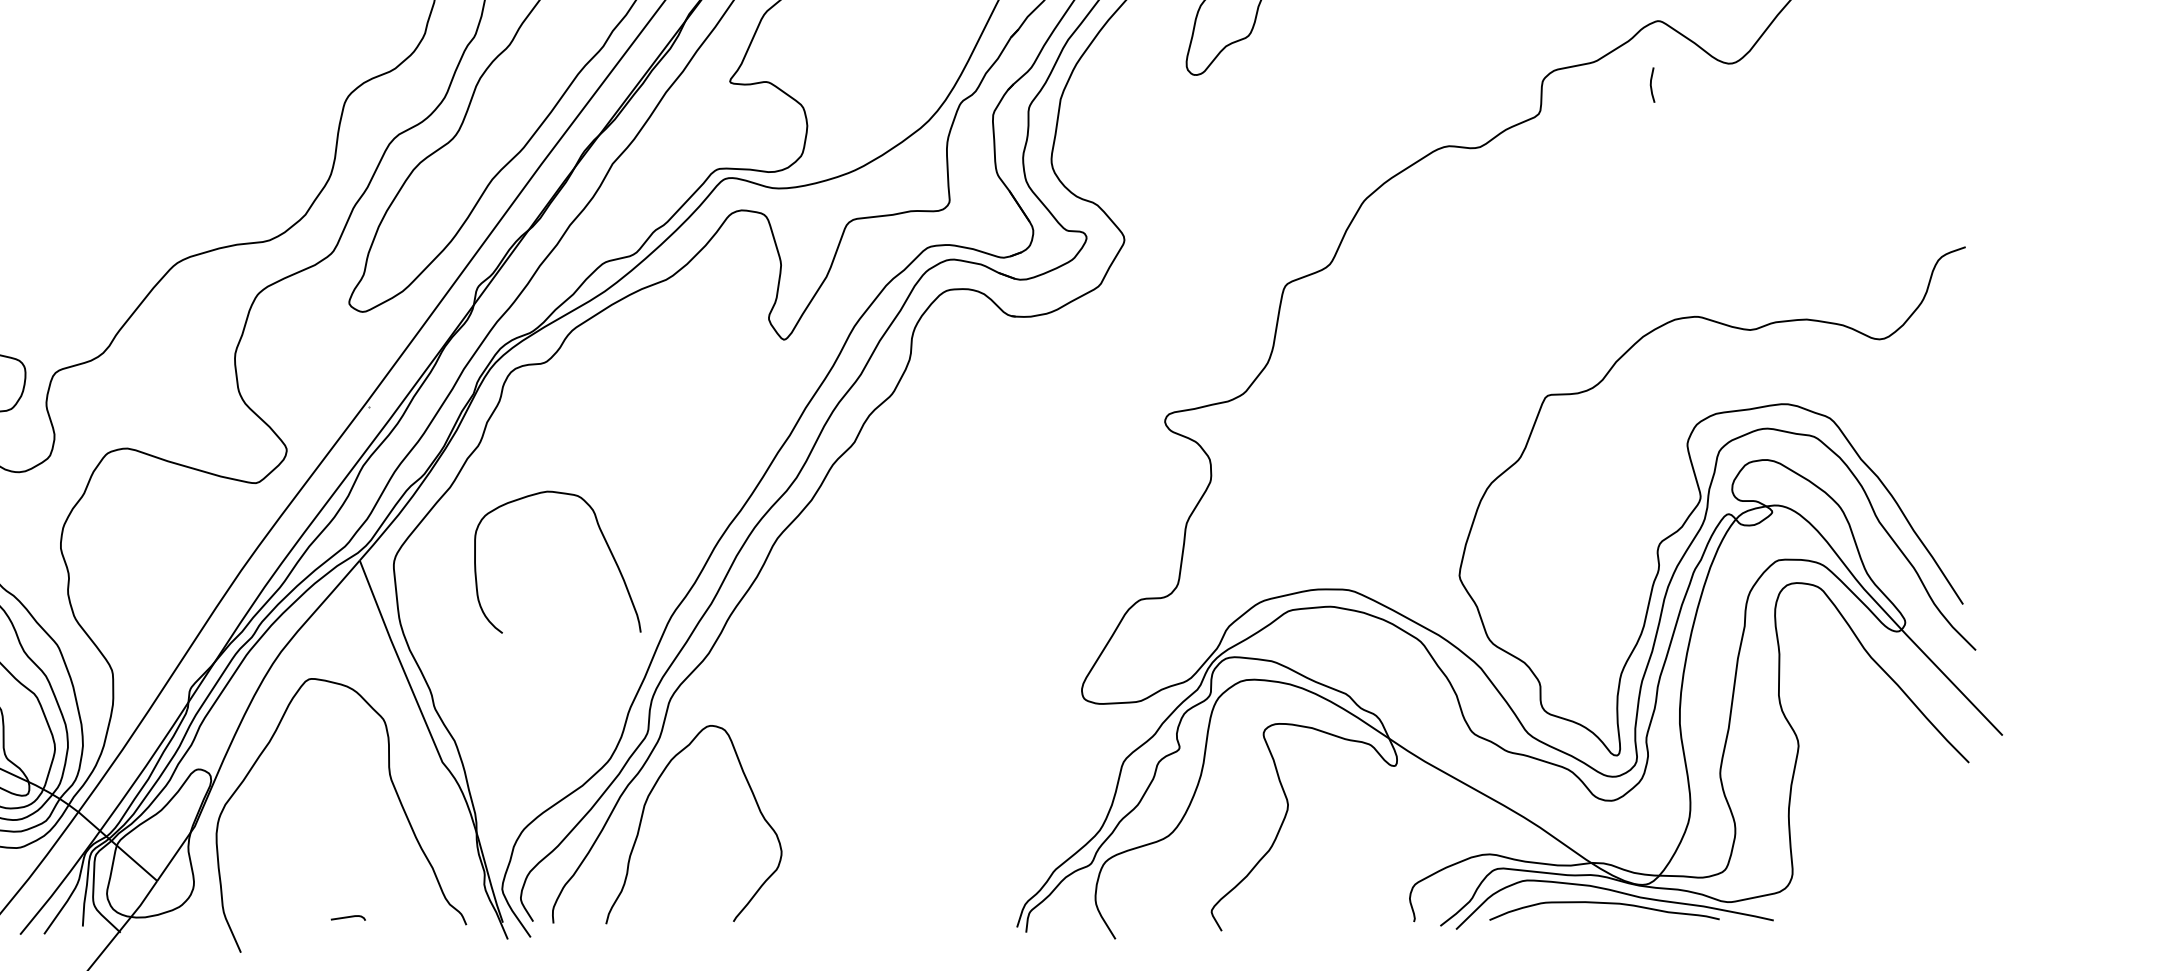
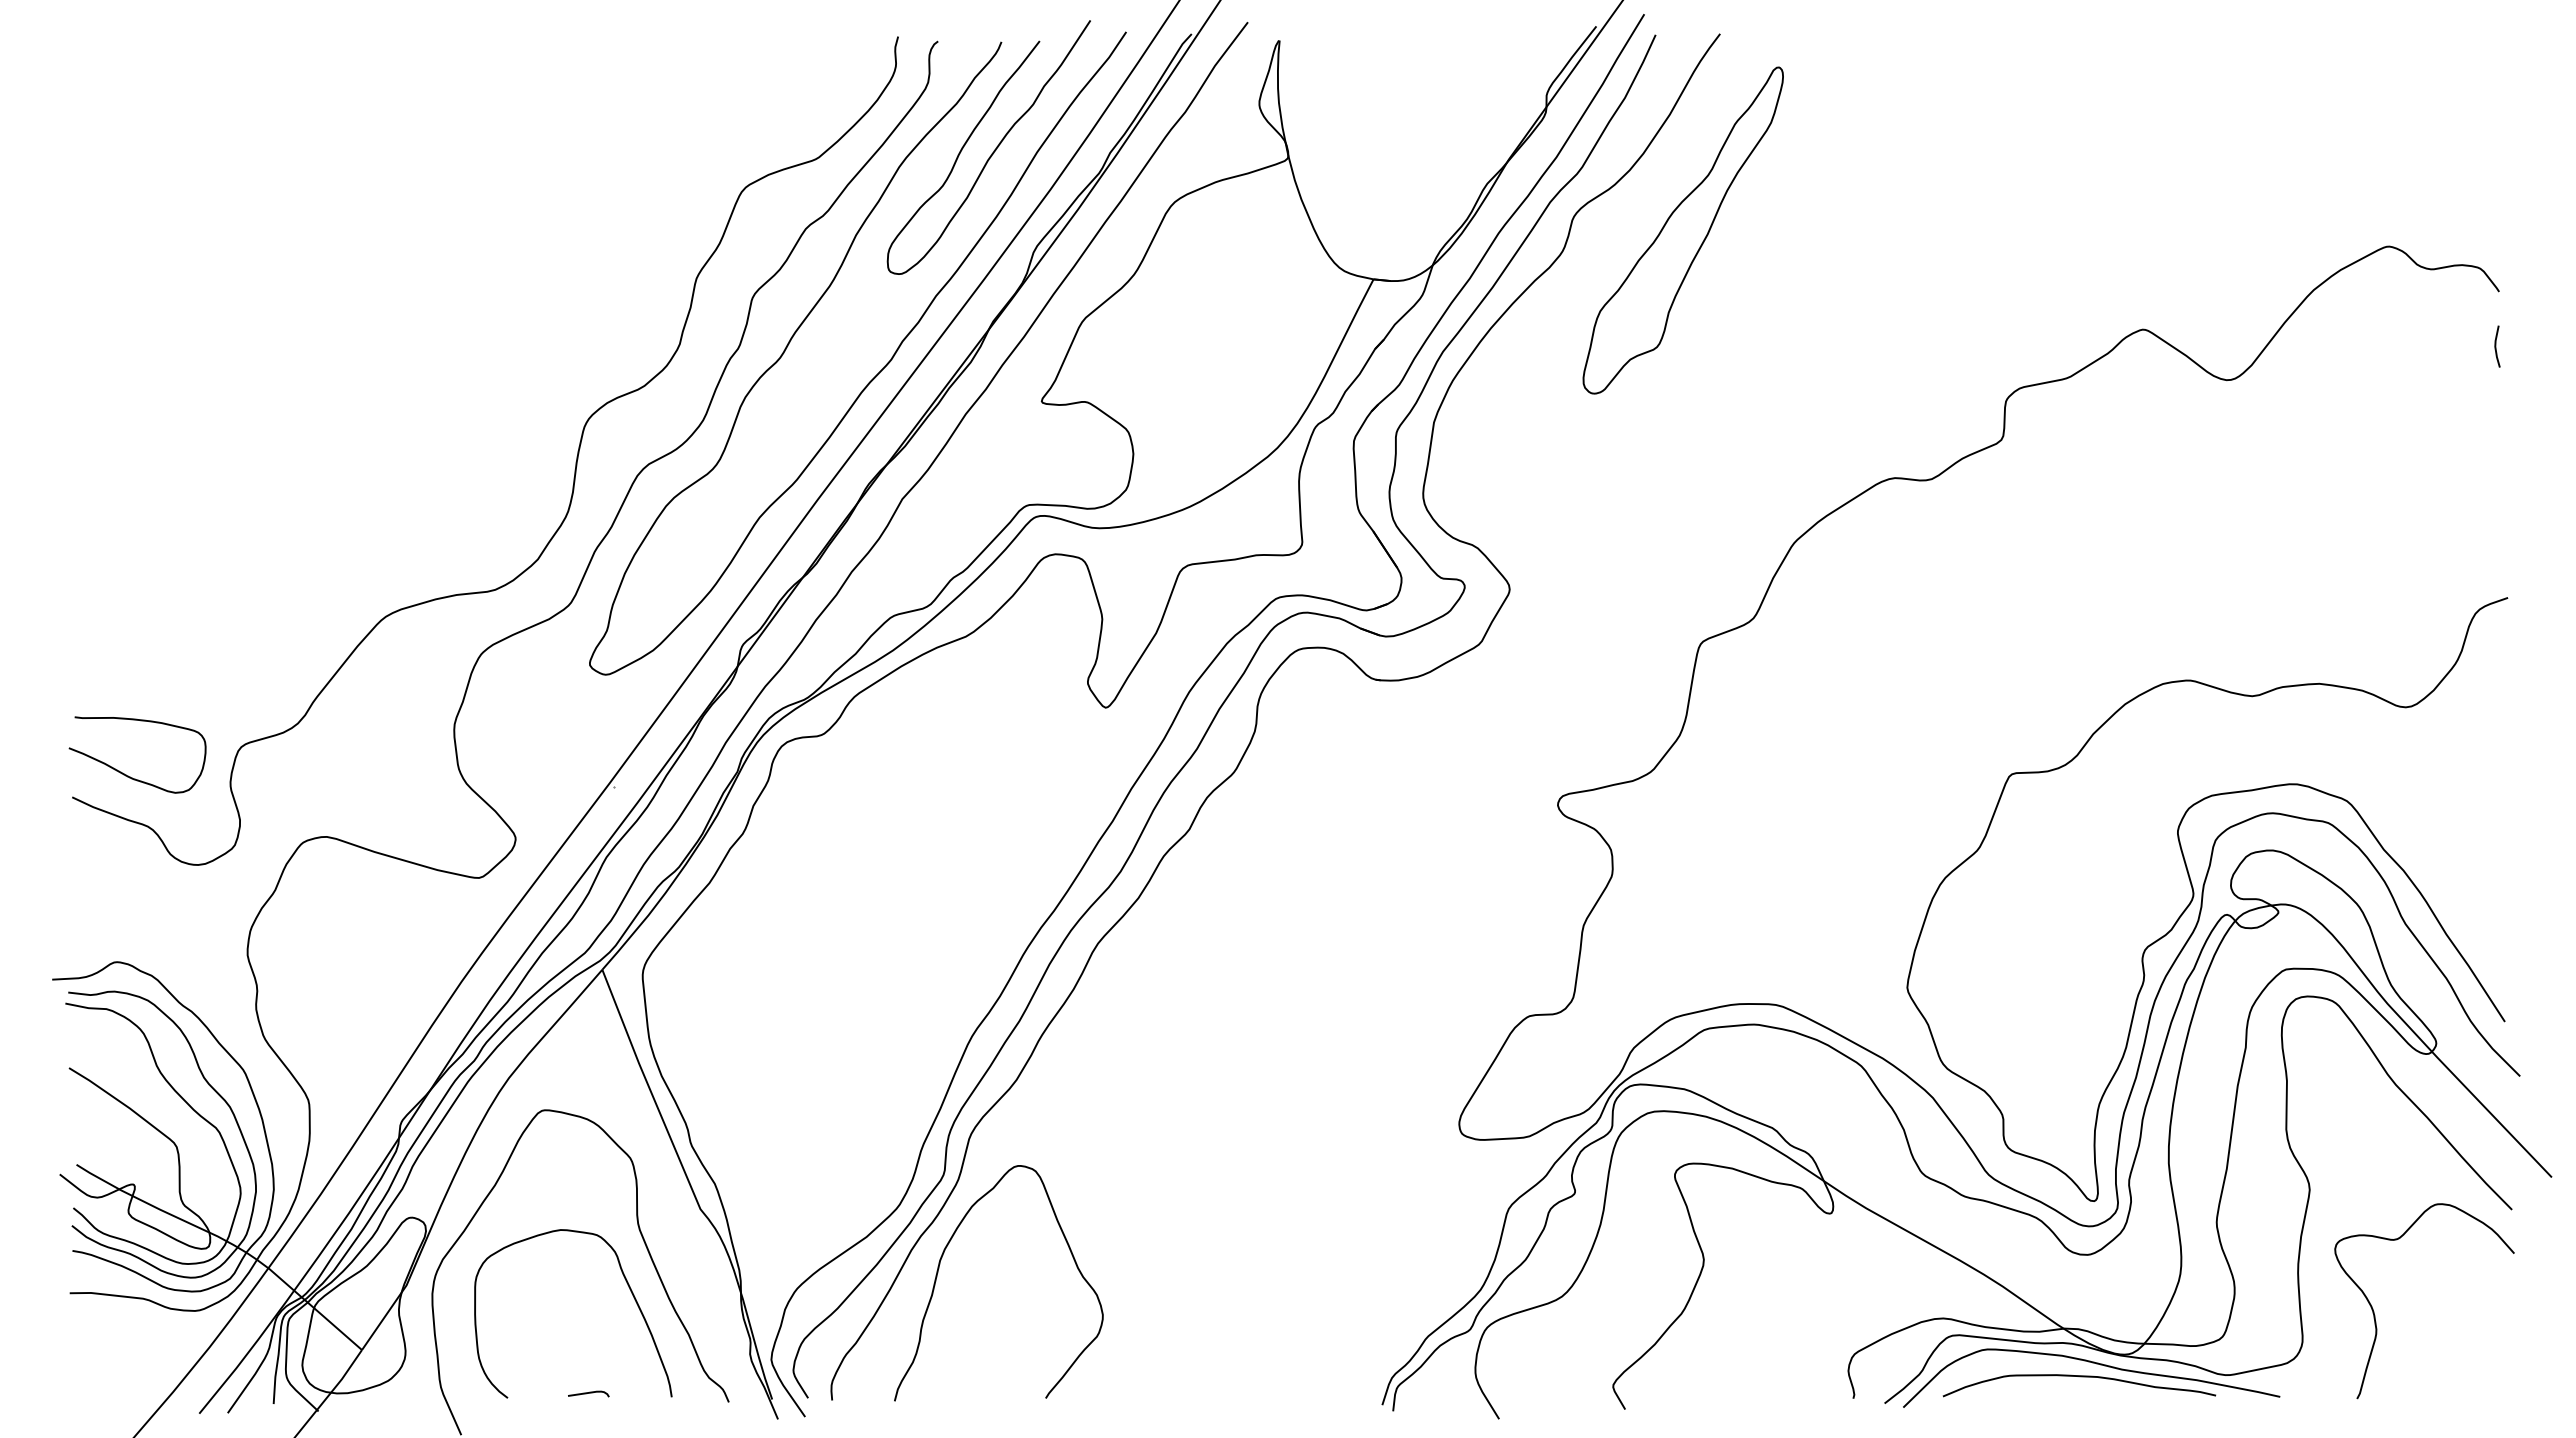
line: (1651, 85) -> (2496, 346), moved
curve: (603, 538) -> (627, 1285), moved
curve: (1854, 851) -> (2375, 1315), added

